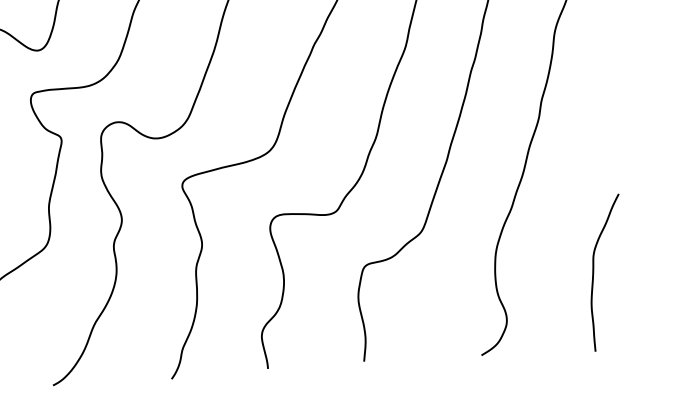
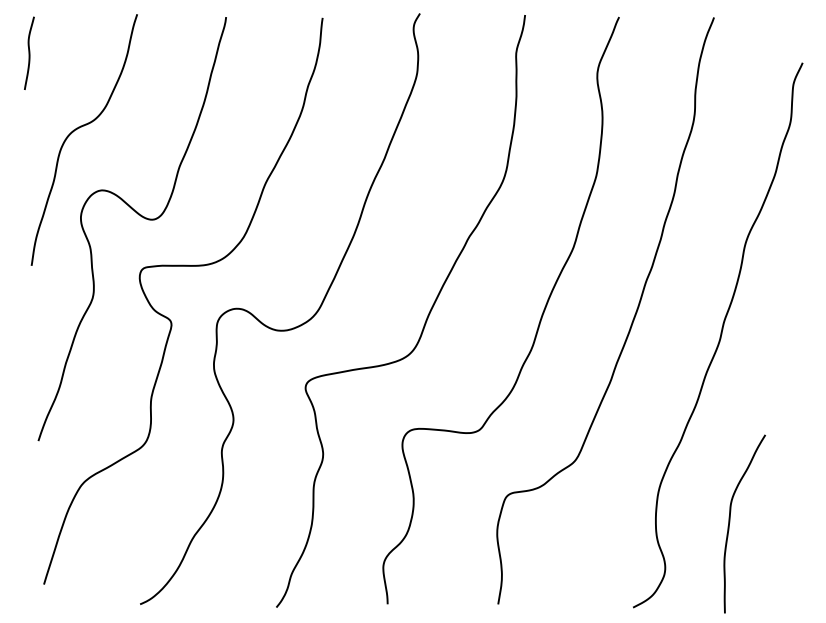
curve: (594, 272) -> (730, 522), moved

